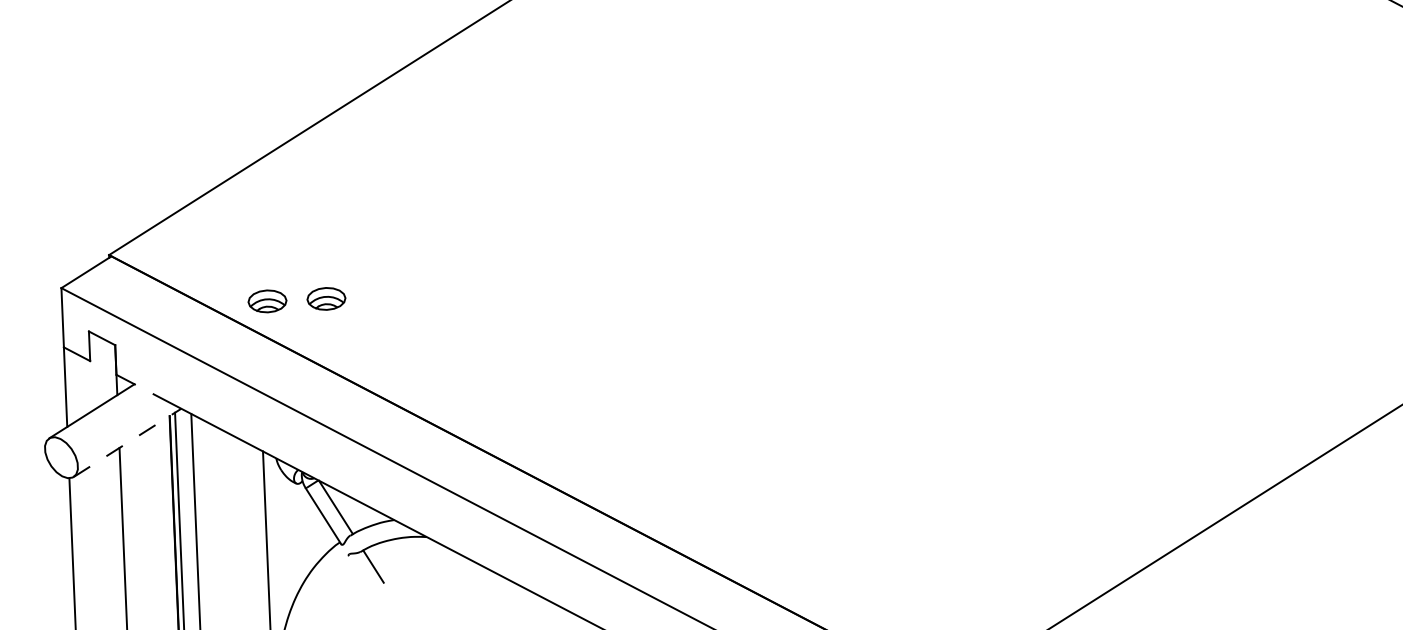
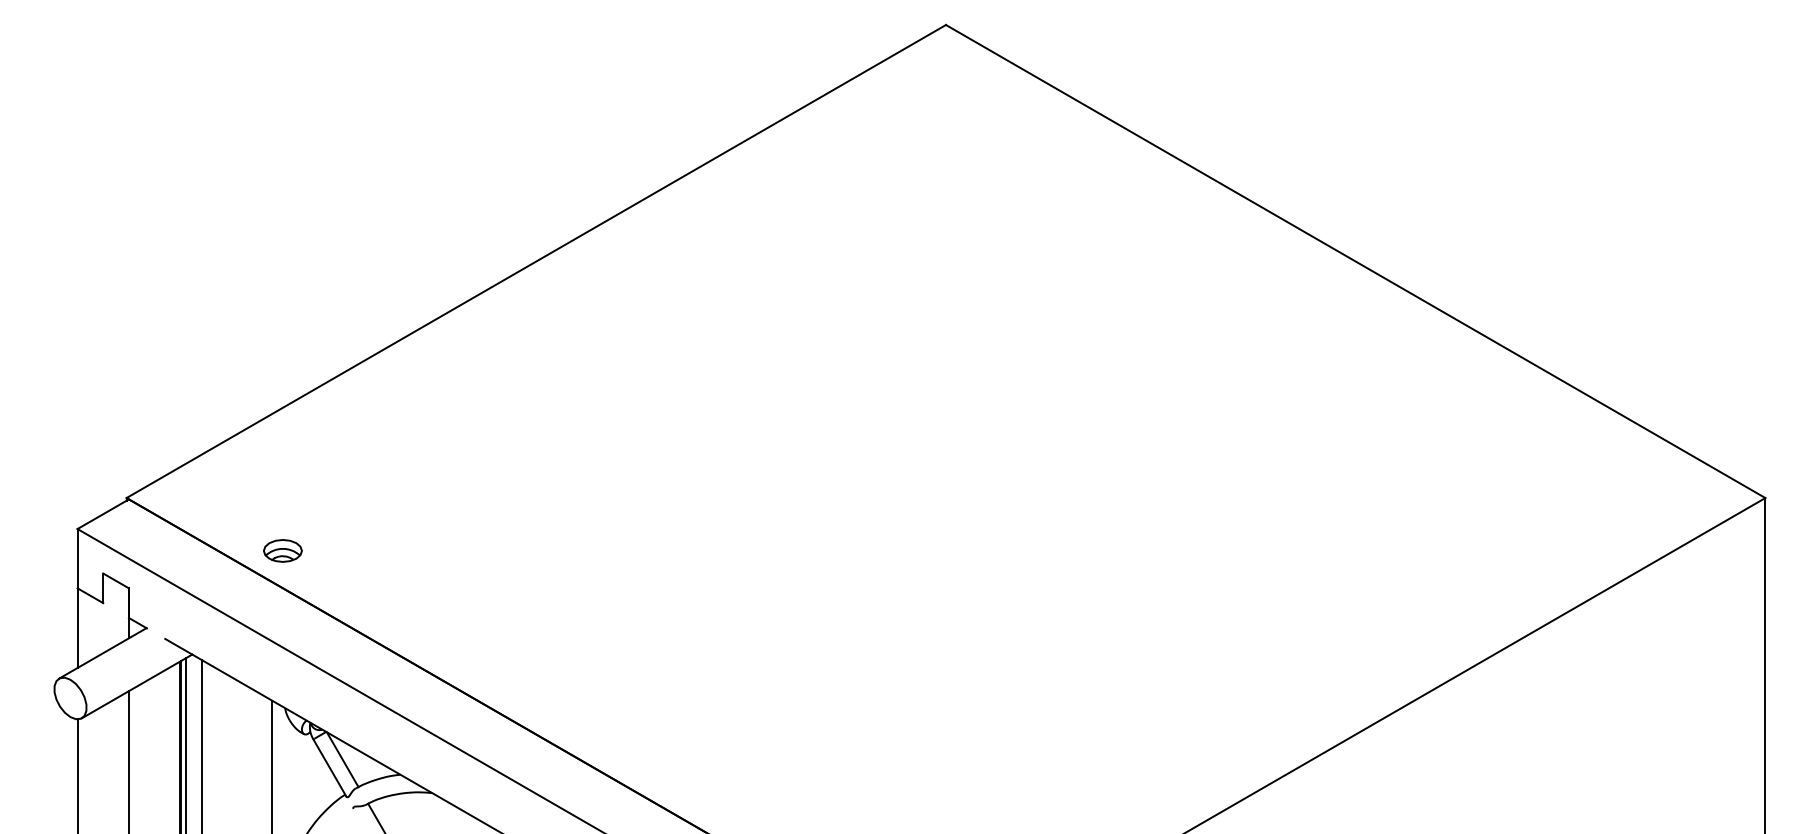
part: (326, 298) -> (341, 550), removed
line: (127, 442) -> (137, 686), dashed -> solid

